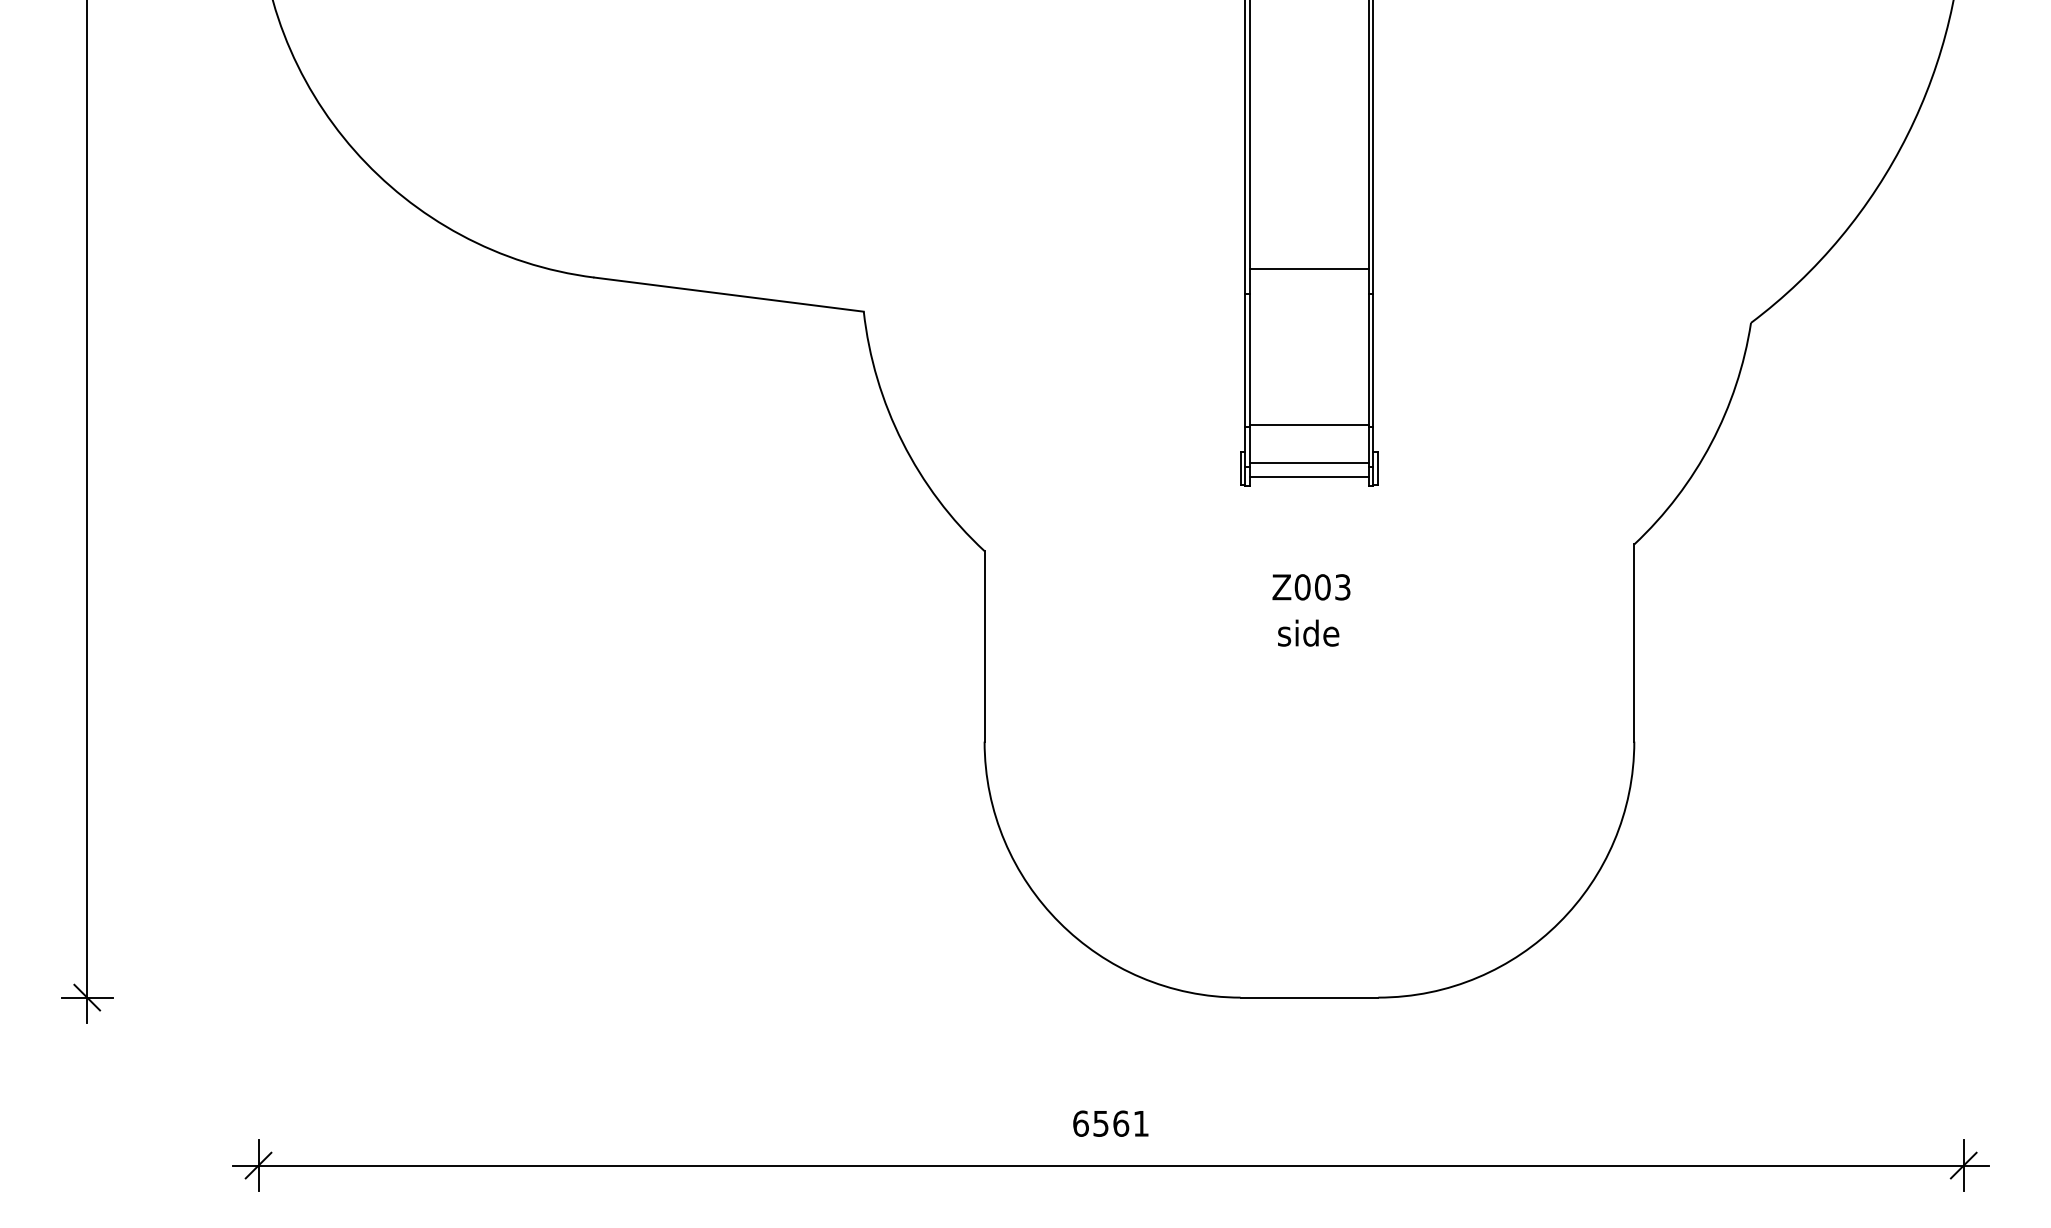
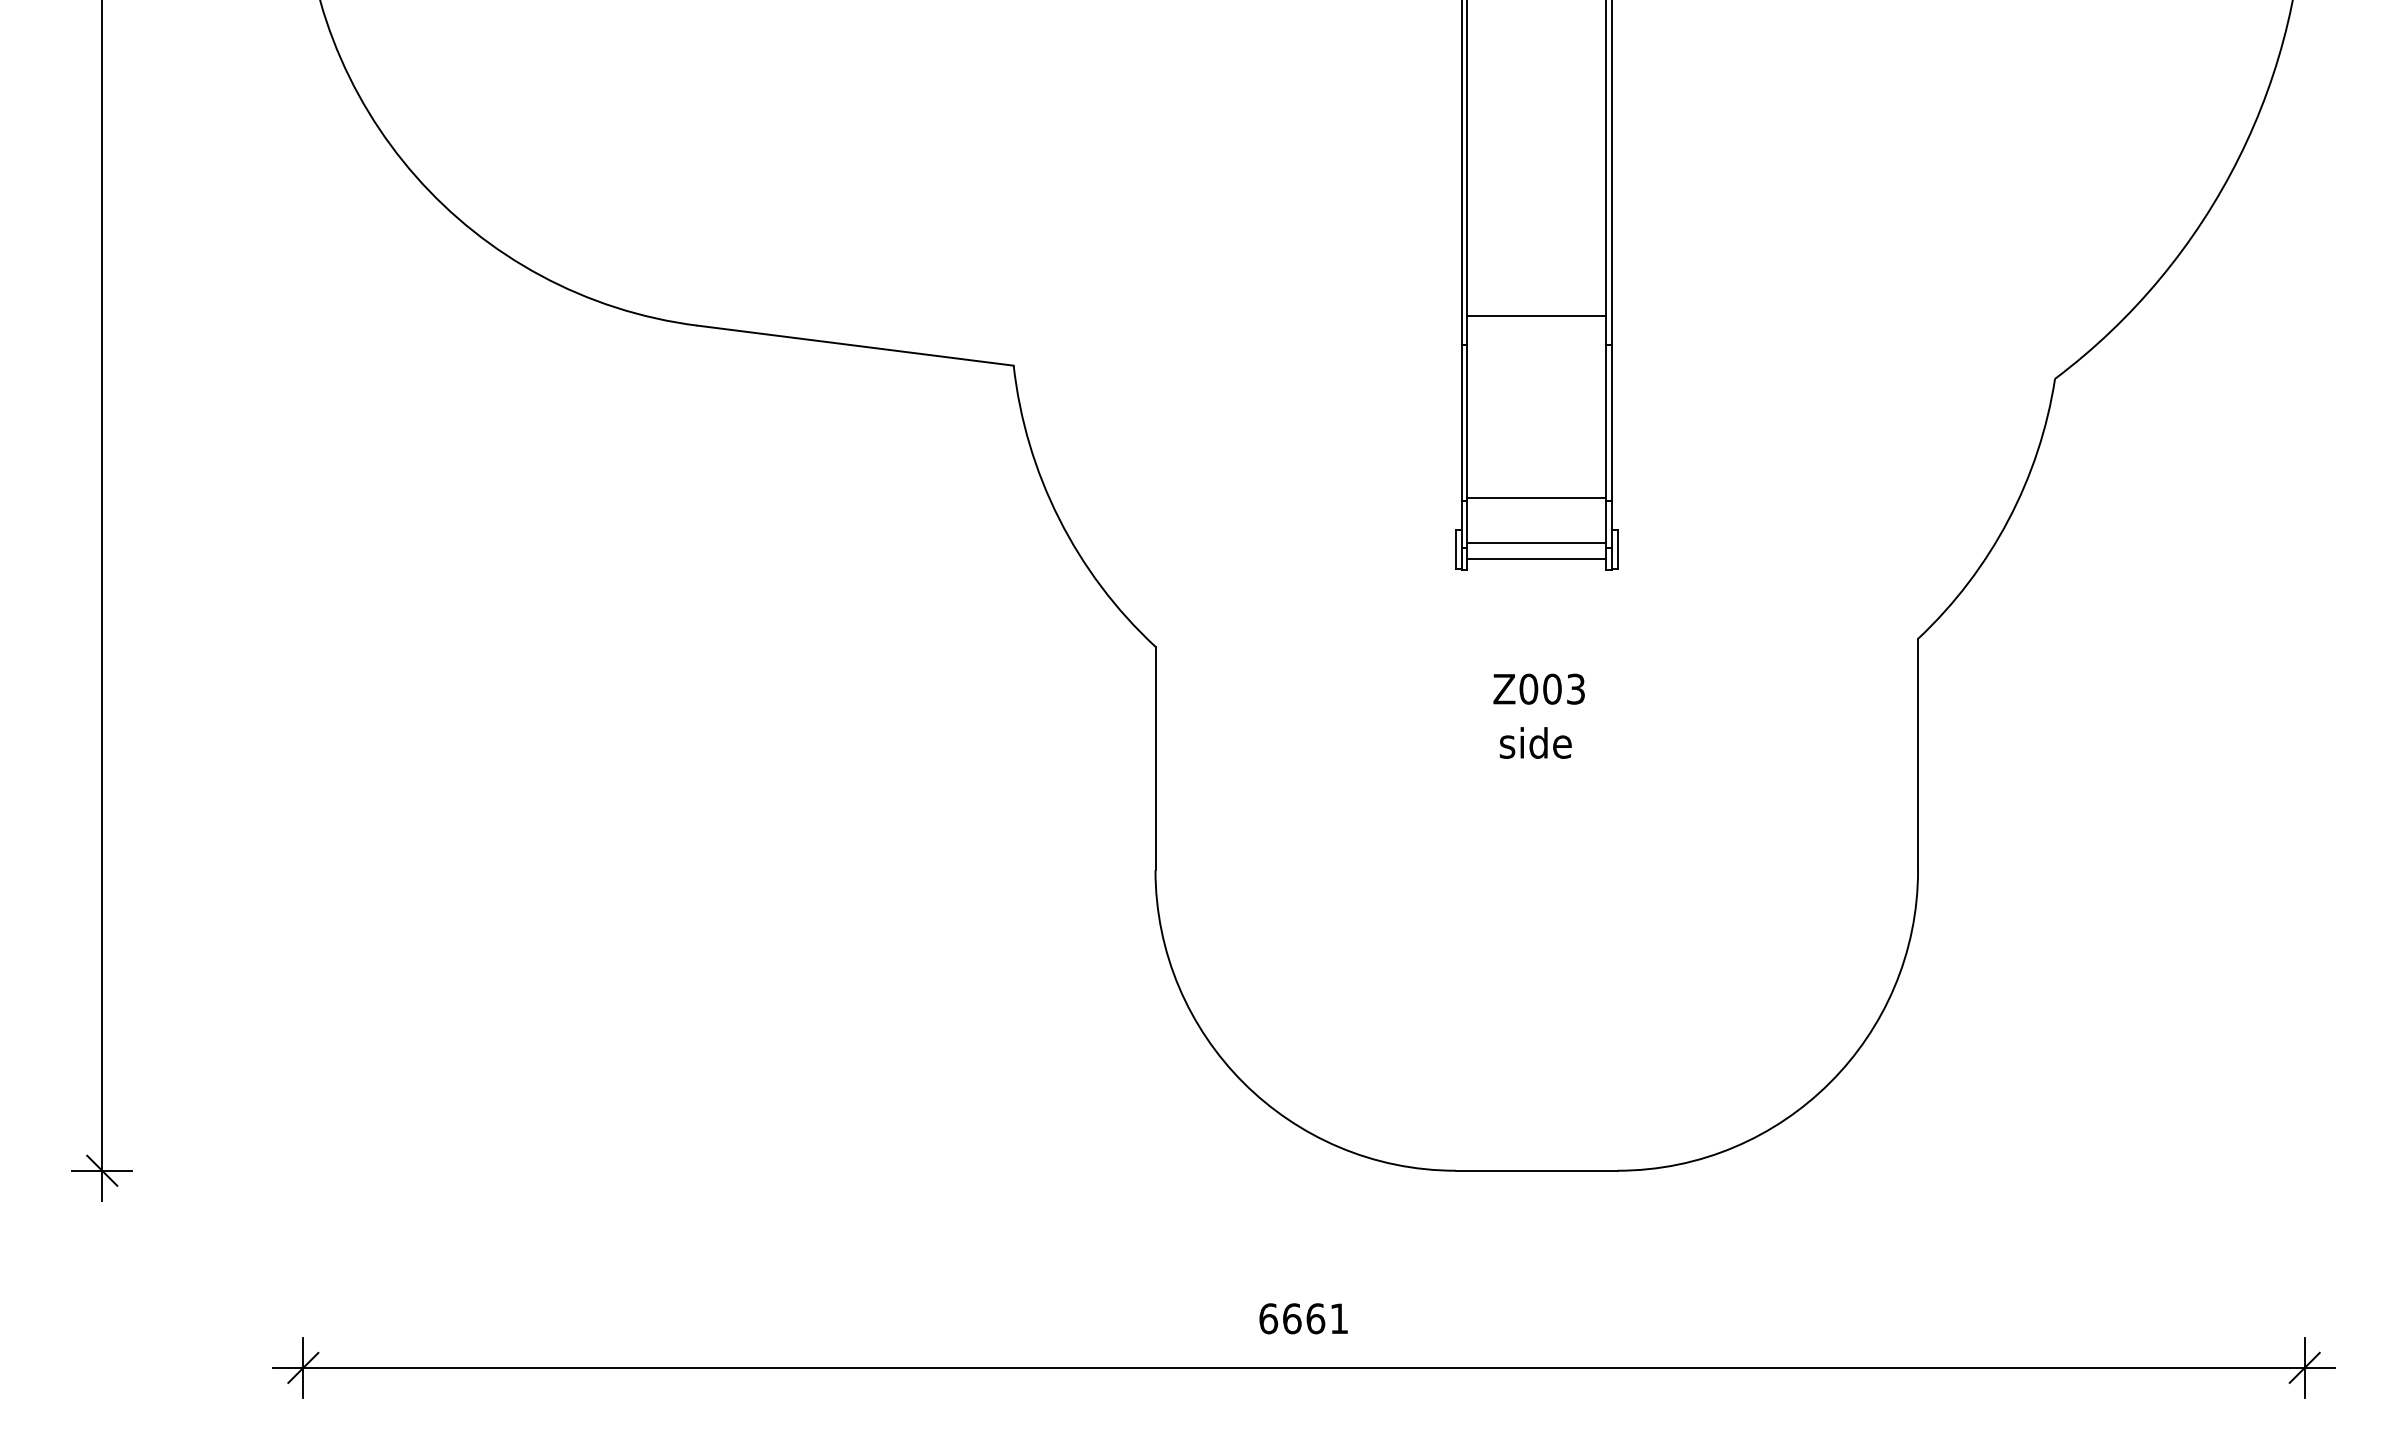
text: (1101, 1123) -> (1292, 1318), 6561 -> 6661

